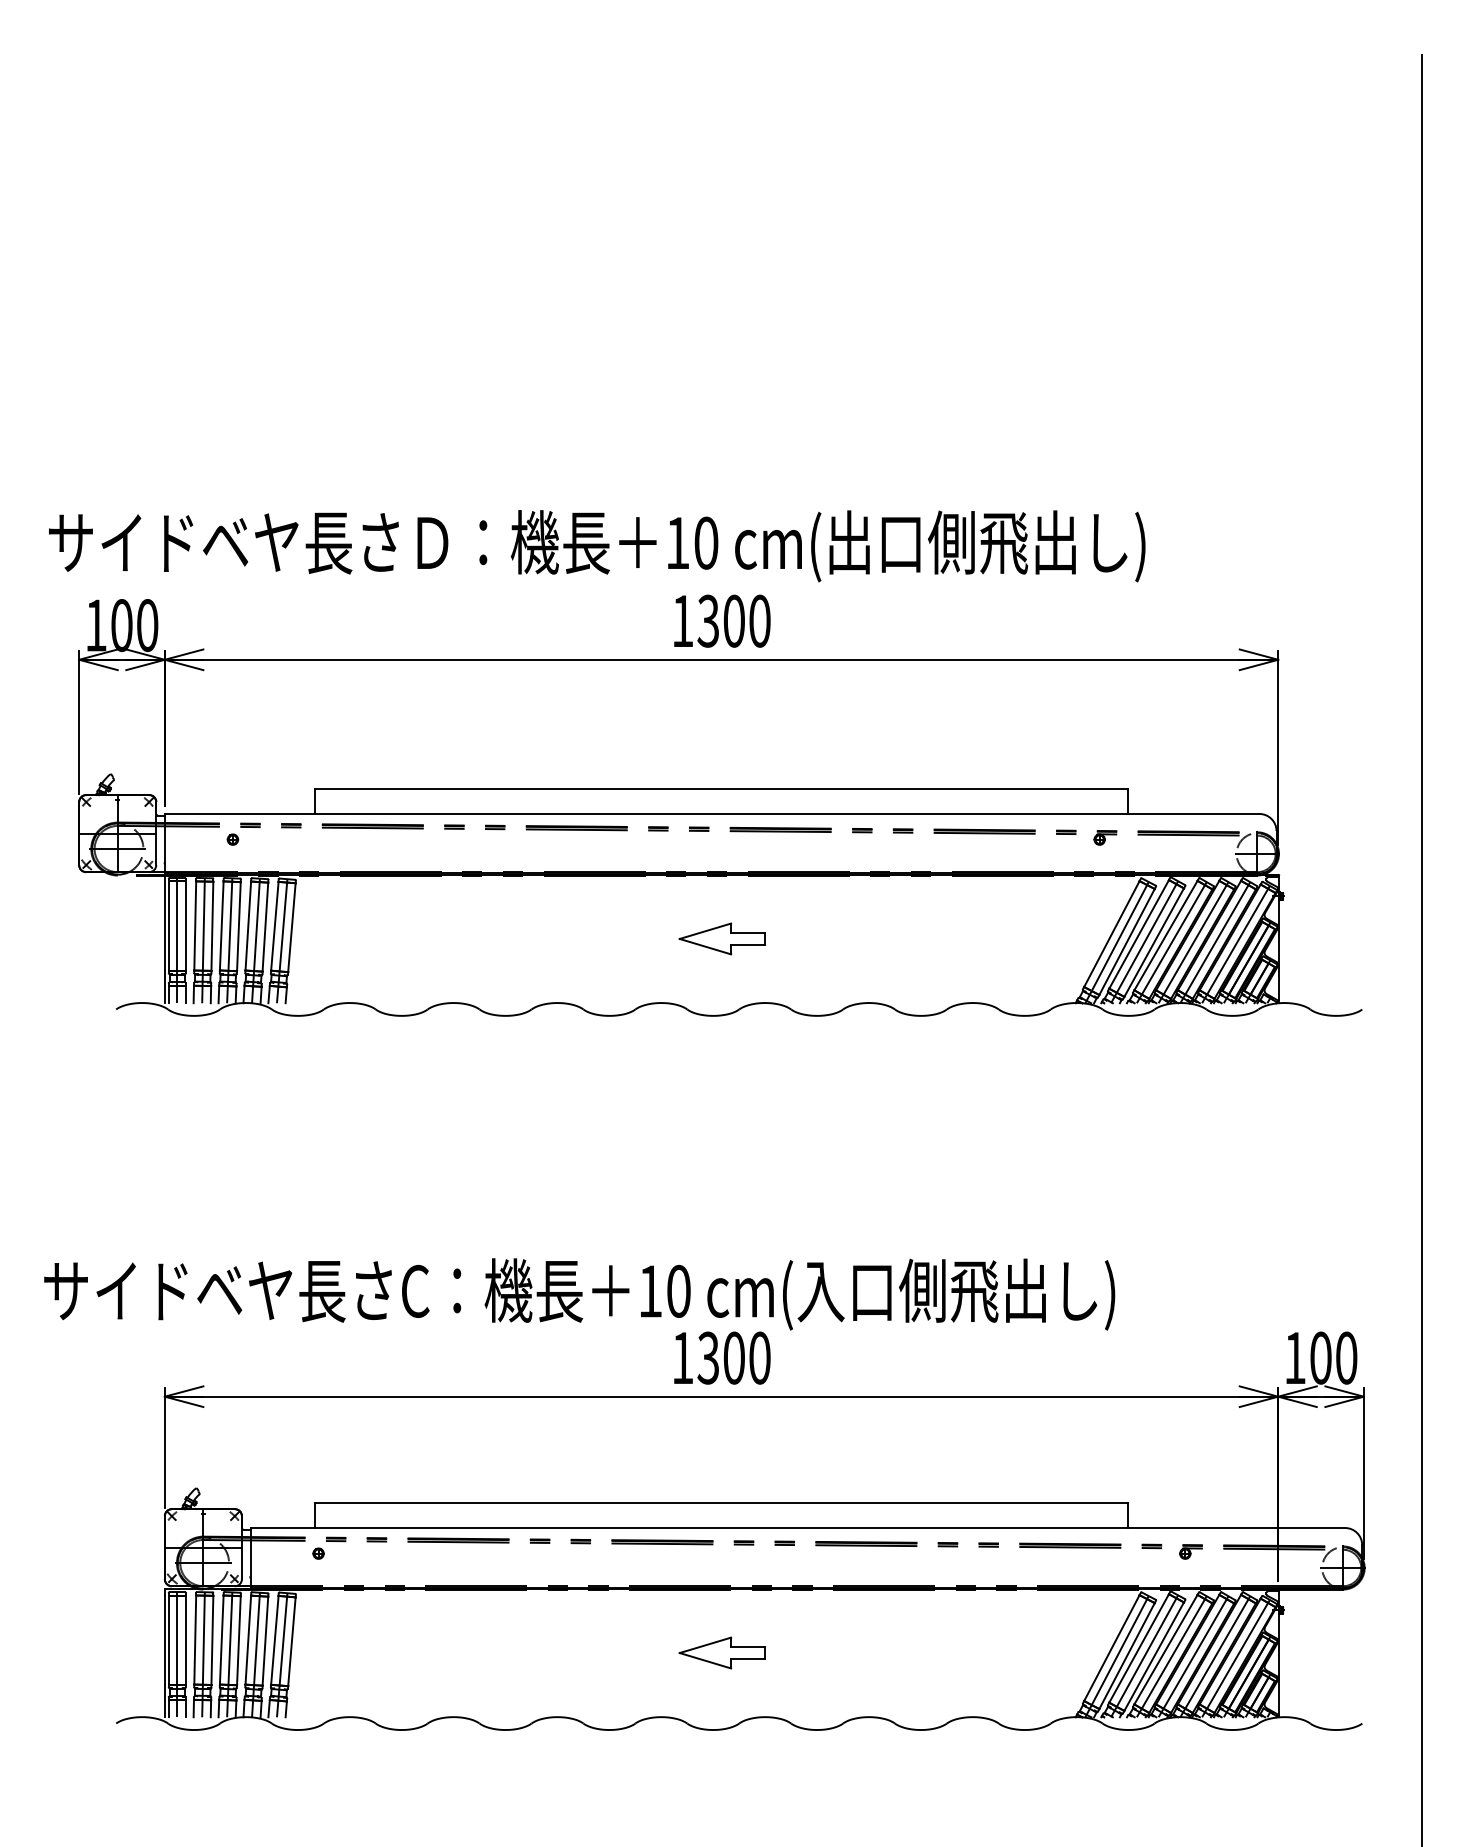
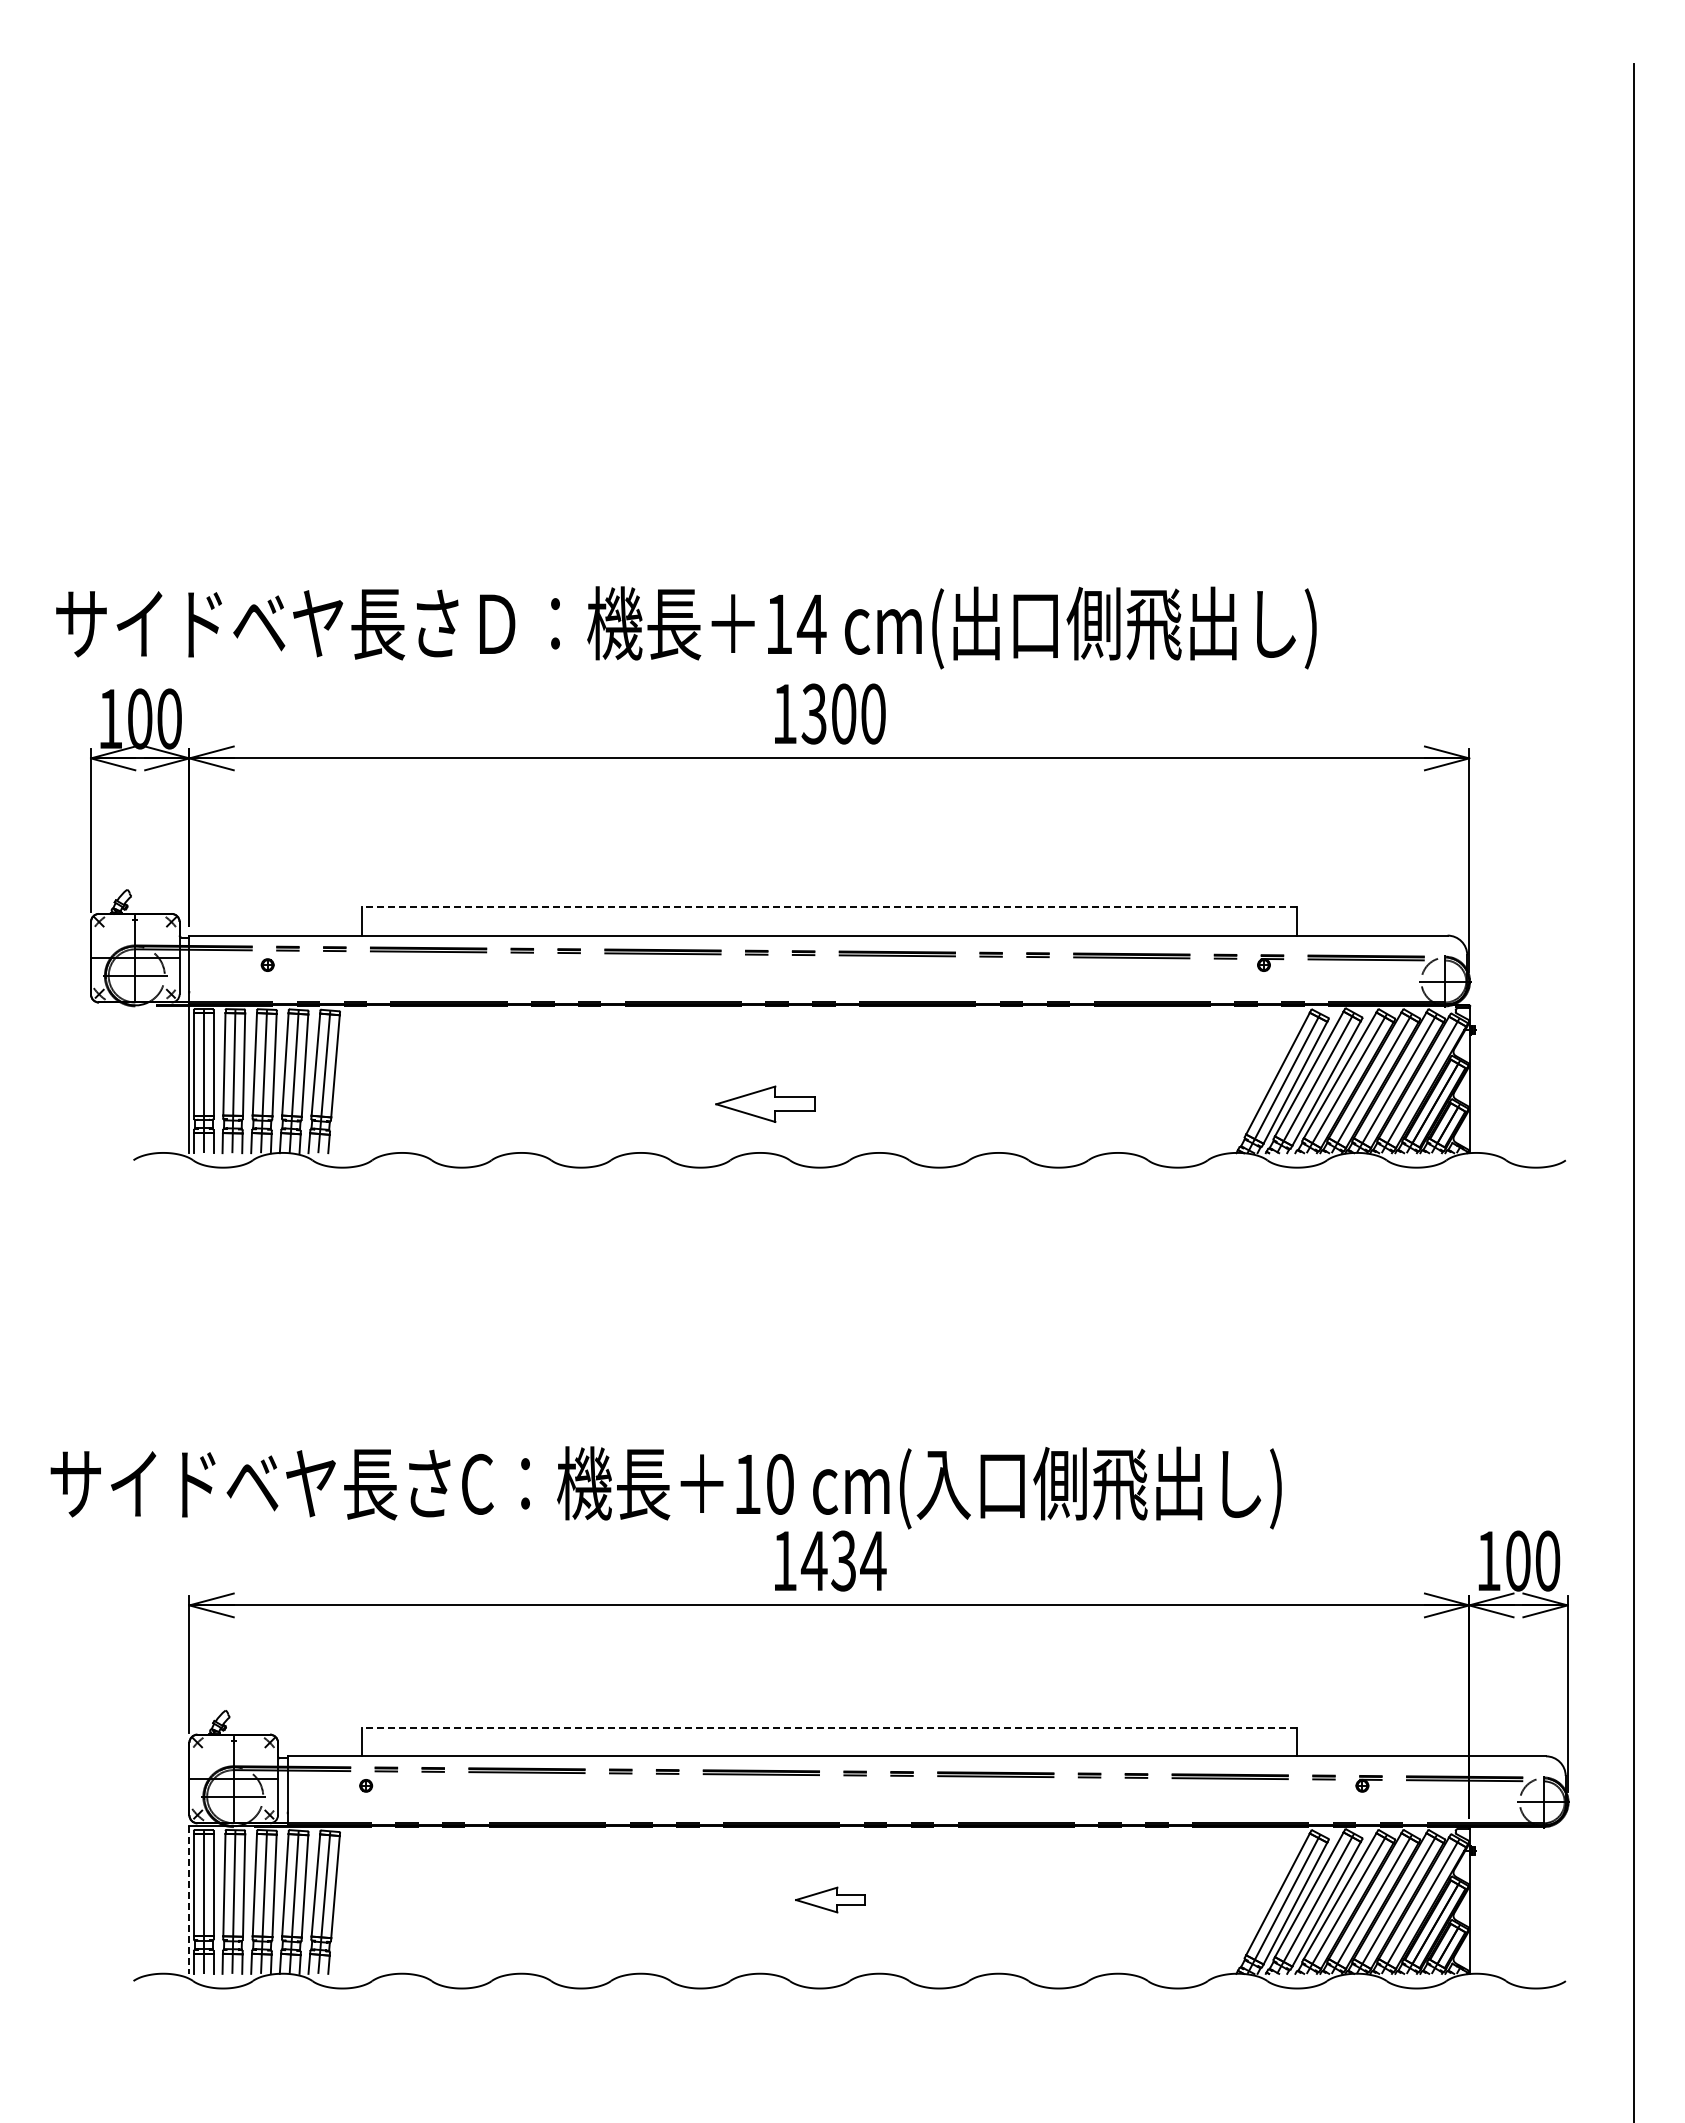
text: (706, 542) -> (811, 623), 10 -> 14
line: (721, 789) -> (829, 907), solid -> dashed
part: (722, 938) -> (765, 1103), moved
text: (733, 1357) -> (843, 1560), 1300 -> 1434
line: (721, 1502) -> (829, 1727), solid -> dashed
part: (722, 1652) -> (830, 1899), size x0.7
line: (164, 1653) -> (189, 1900), solid -> dashed

